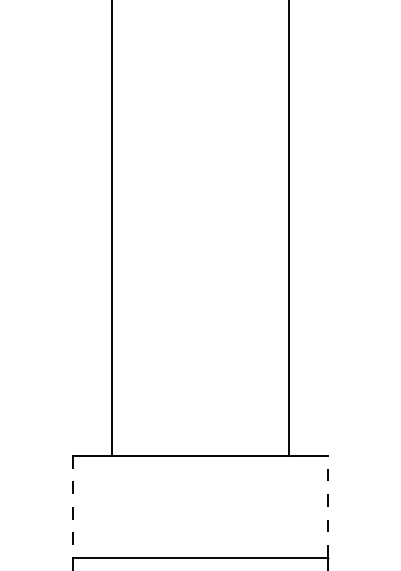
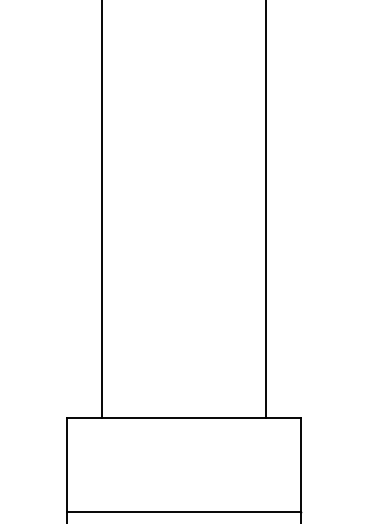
line: (73, 506) -> (67, 464), dashed -> solid
line: (327, 506) -> (300, 464), dashed -> solid

